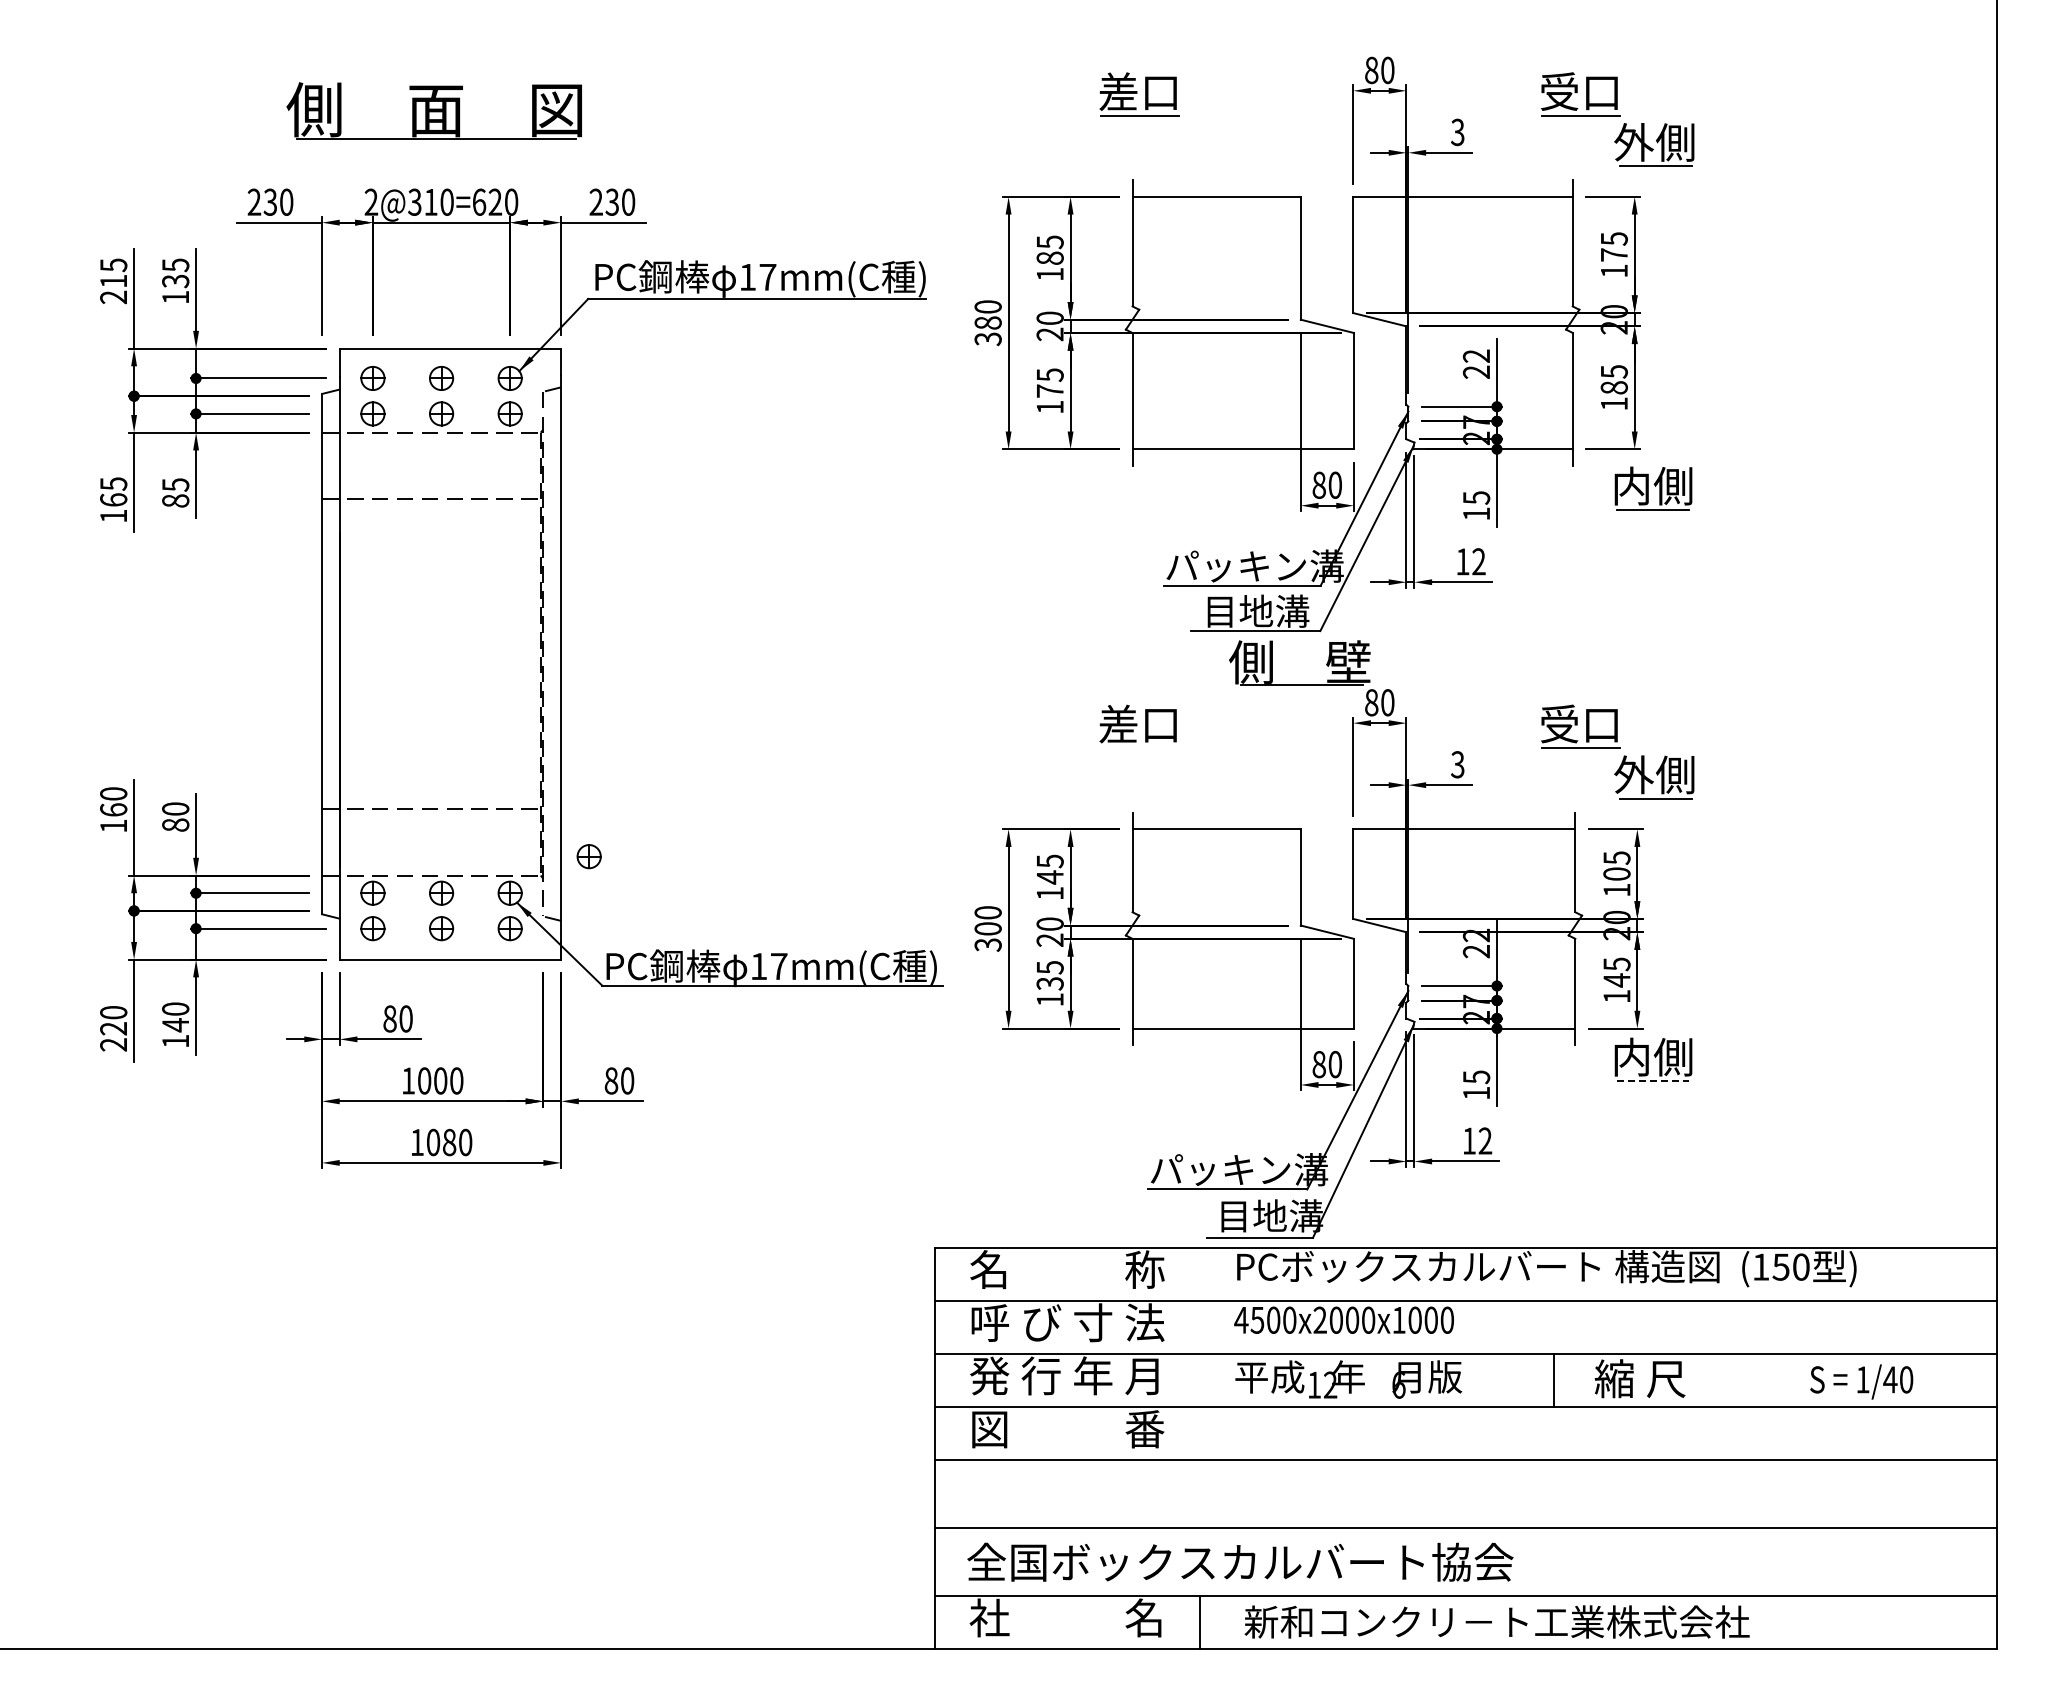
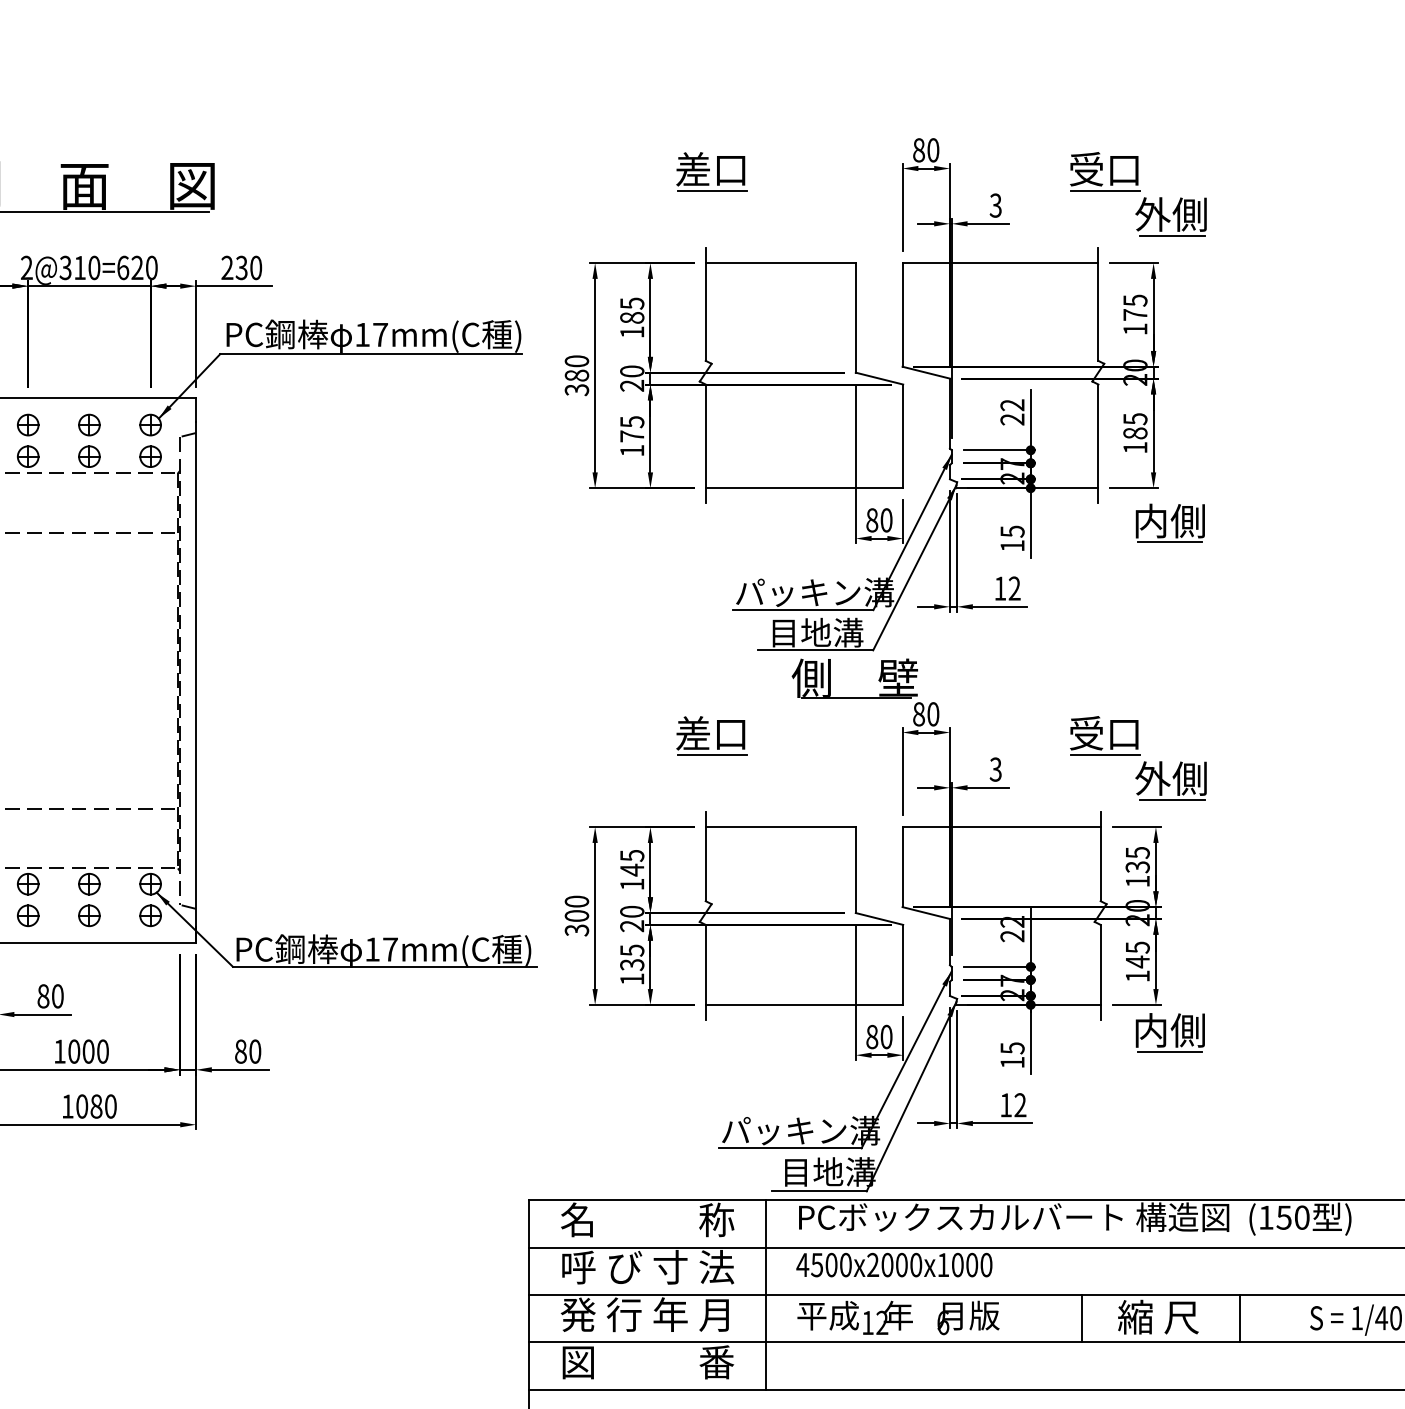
line: (1139, 747) -> (711, 754), added
part: (588, 856) -> (220, 851), removed
text: (1616, 873) -> (1137, 866), 105 -> 135
line: (1653, 1080) -> (1170, 1051), dashed -> solid
line: (1200, 1353) -> (766, 1294), added
line: (1731, 1380) -> (1239, 1318), added

